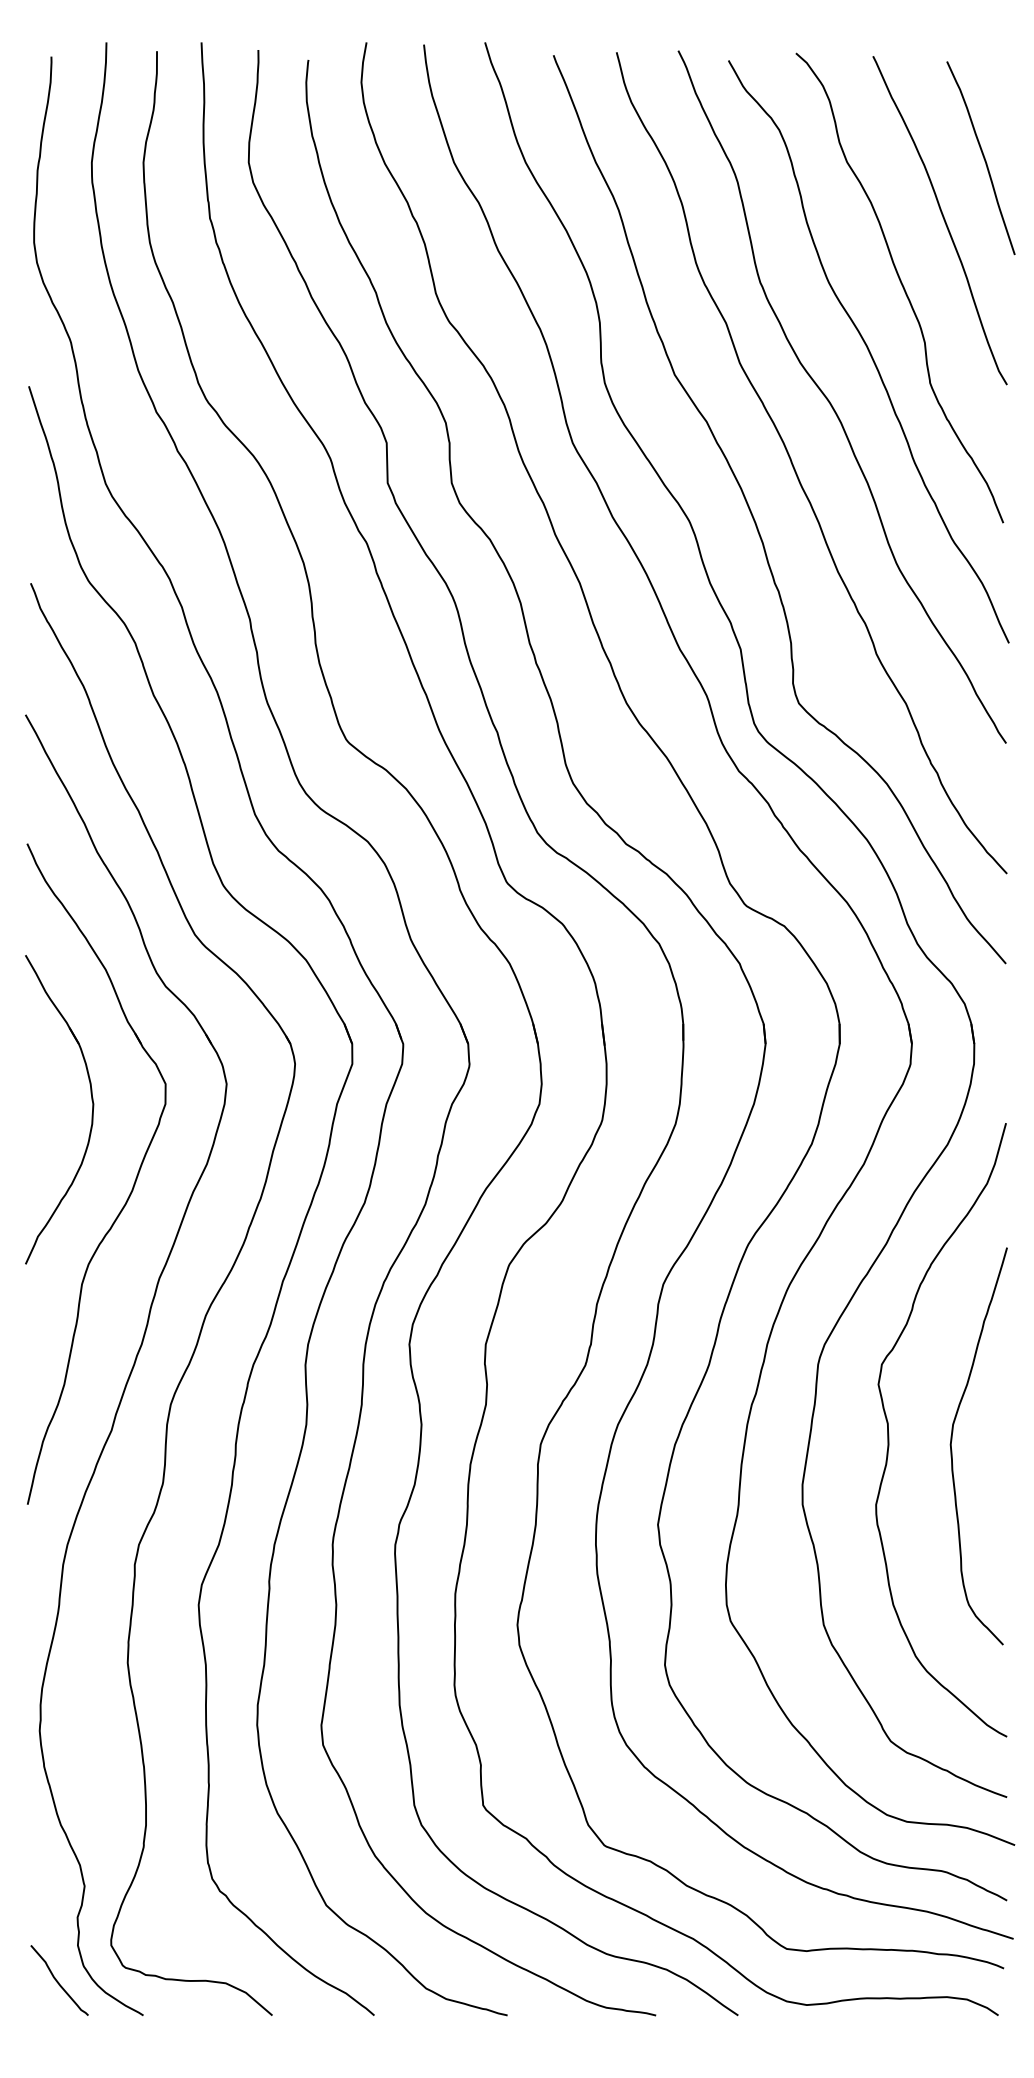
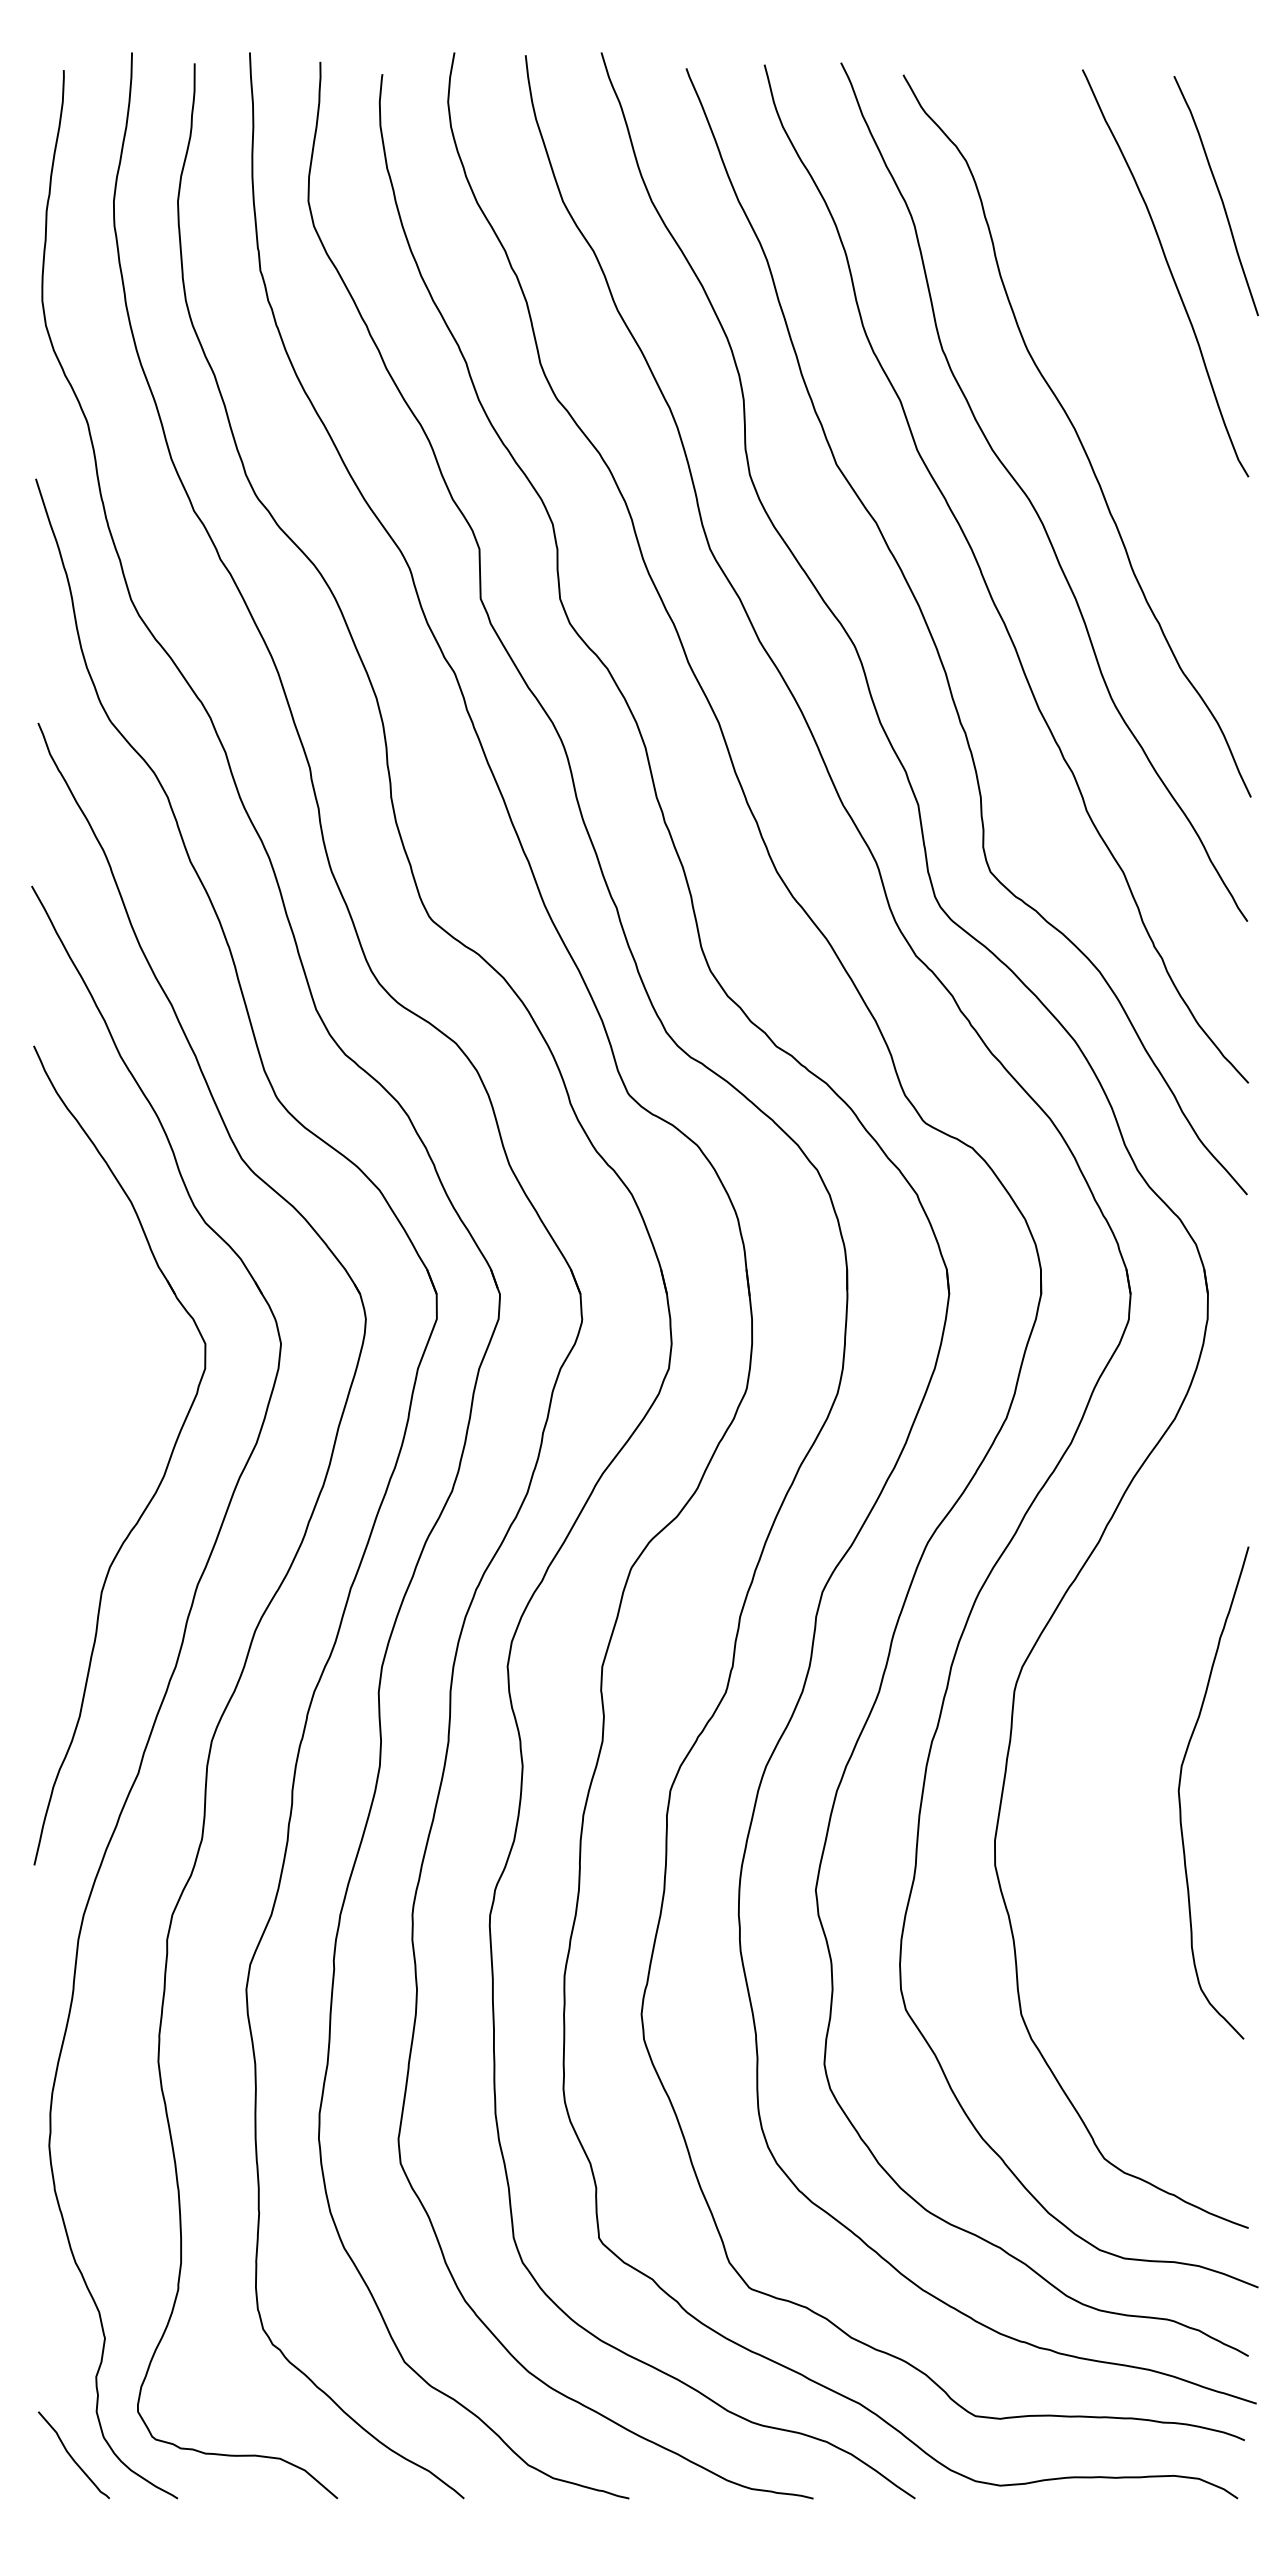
curve: (902, 286) -> (1118, 355), removed
part: (92, 1109) -> (114, 1375), removed
curve: (889, 1433) -> (1102, 1777), removed

